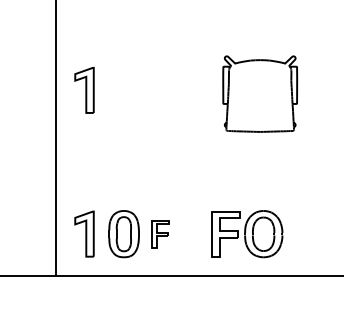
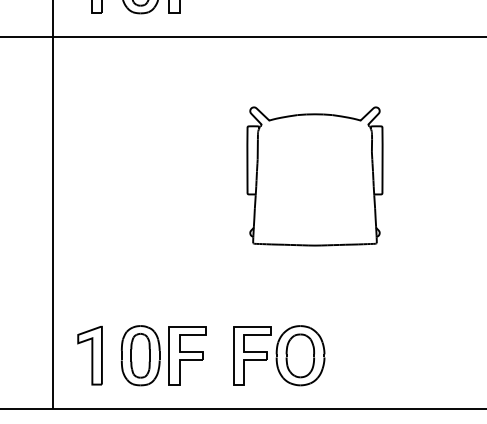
part: (84, 90) -> (89, 171), removed
part: (259, 94) -> (314, 176), size x1.43
part: (160, 233) -> (187, 355), size x1.67
part: (247, 233) -> (279, 355), moved

